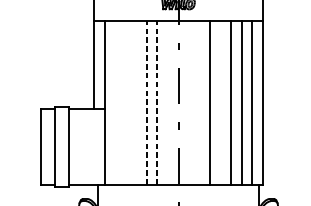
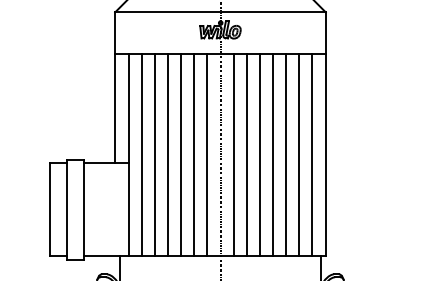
line: (115, 102) -> (141, 154), added
line: (125, 102) -> (154, 154), added
line: (135, 102) -> (167, 154), added
line: (147, 102) -> (181, 154), dashed -> solid
line: (157, 102) -> (194, 154), dashed -> solid
line: (168, 102) -> (207, 154), added
line: (189, 102) -> (233, 154), added
line: (199, 102) -> (246, 154), added
line: (221, 102) -> (273, 154), added

